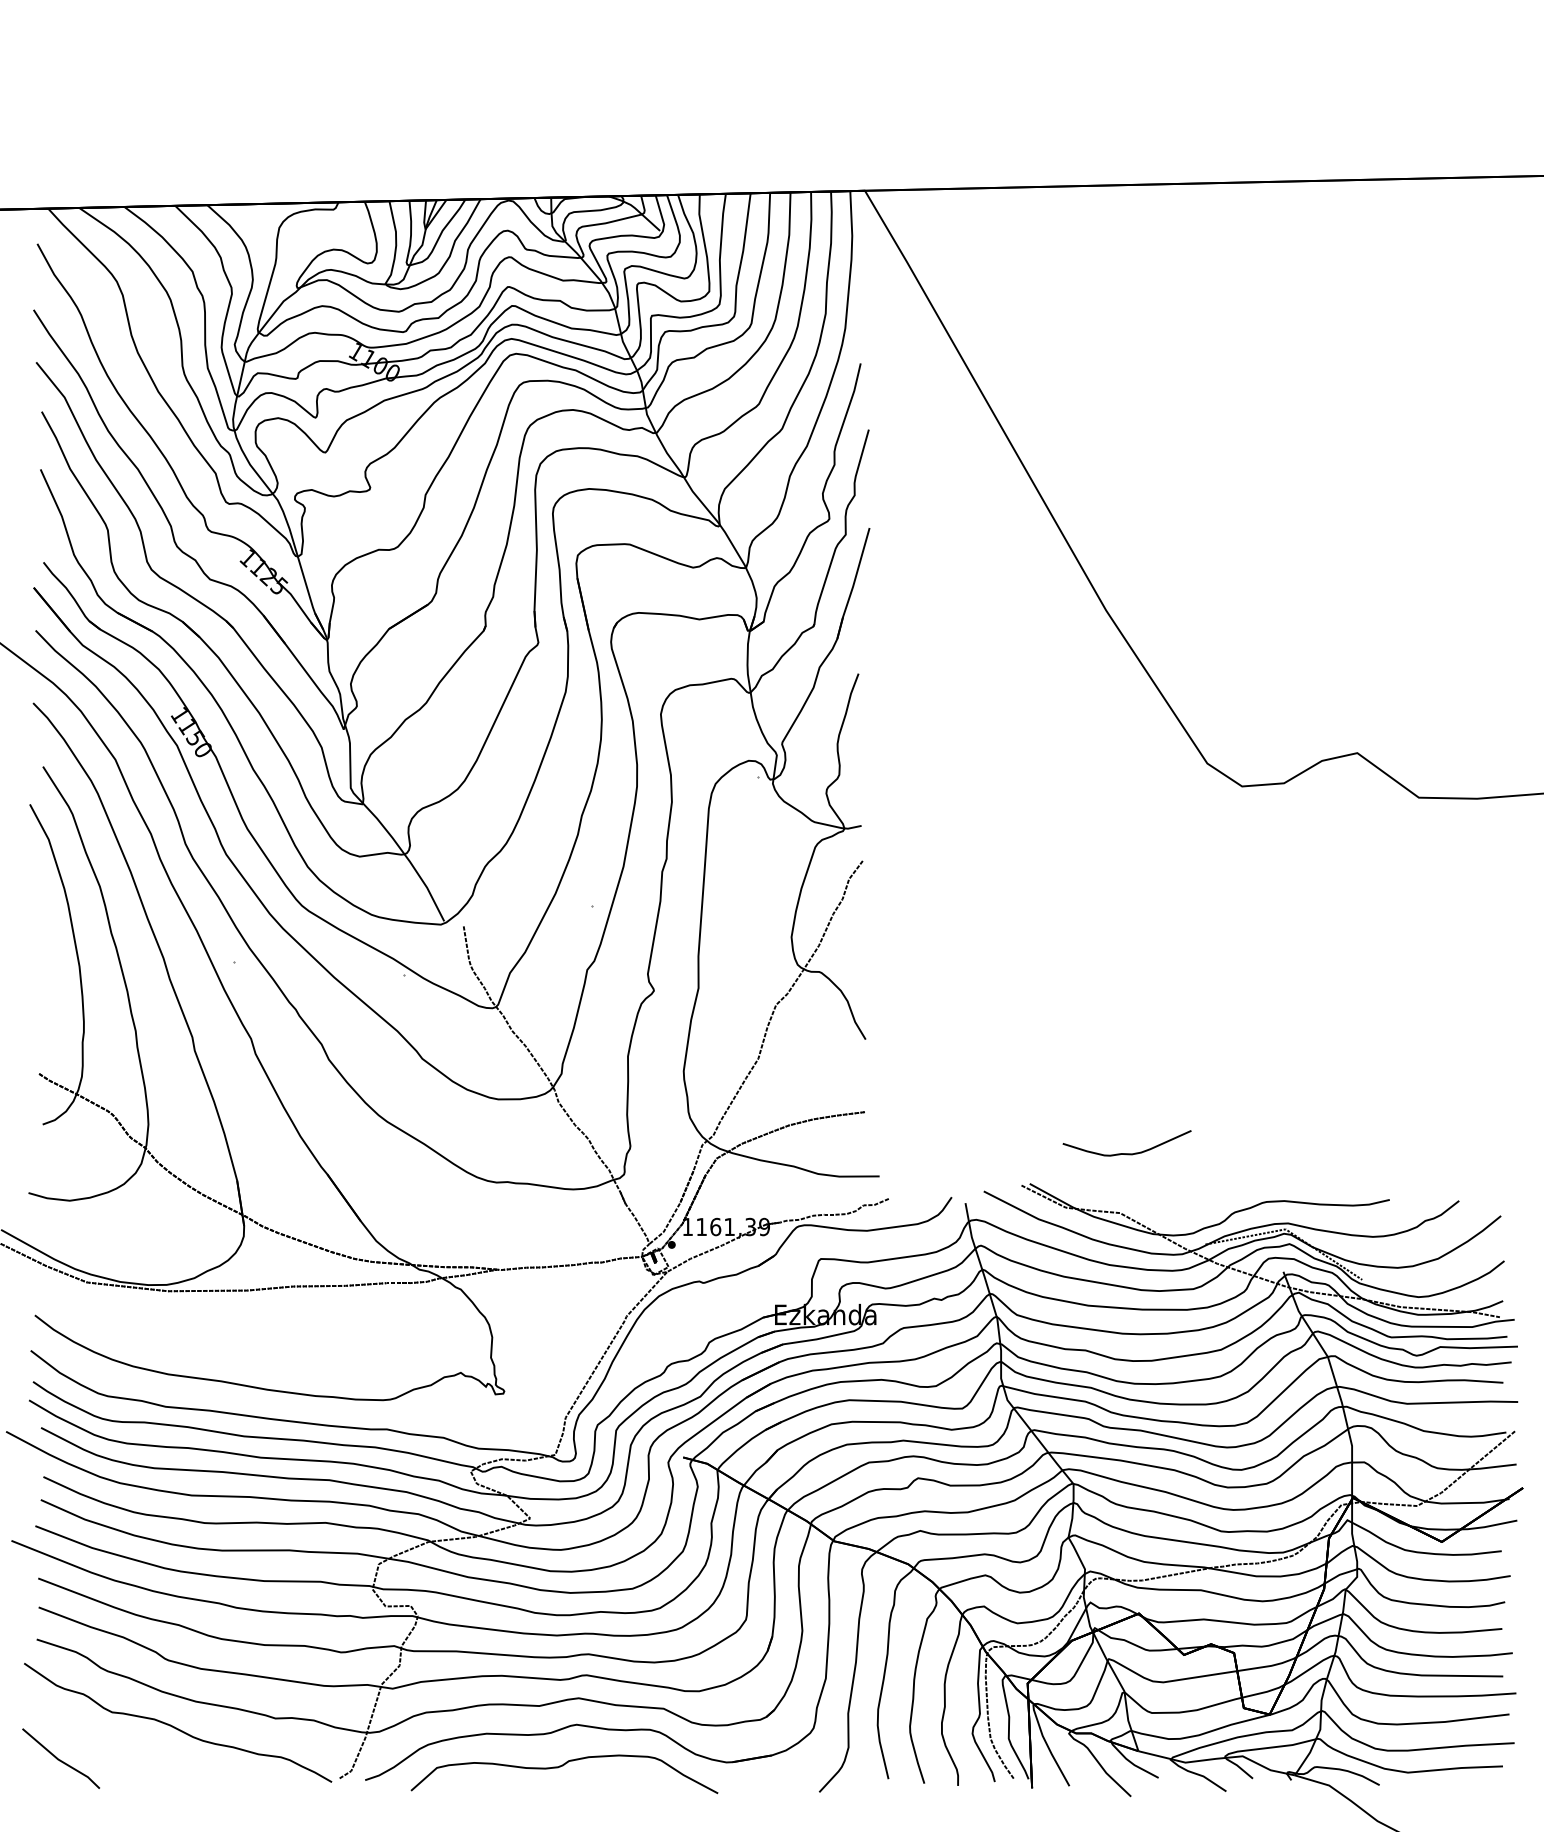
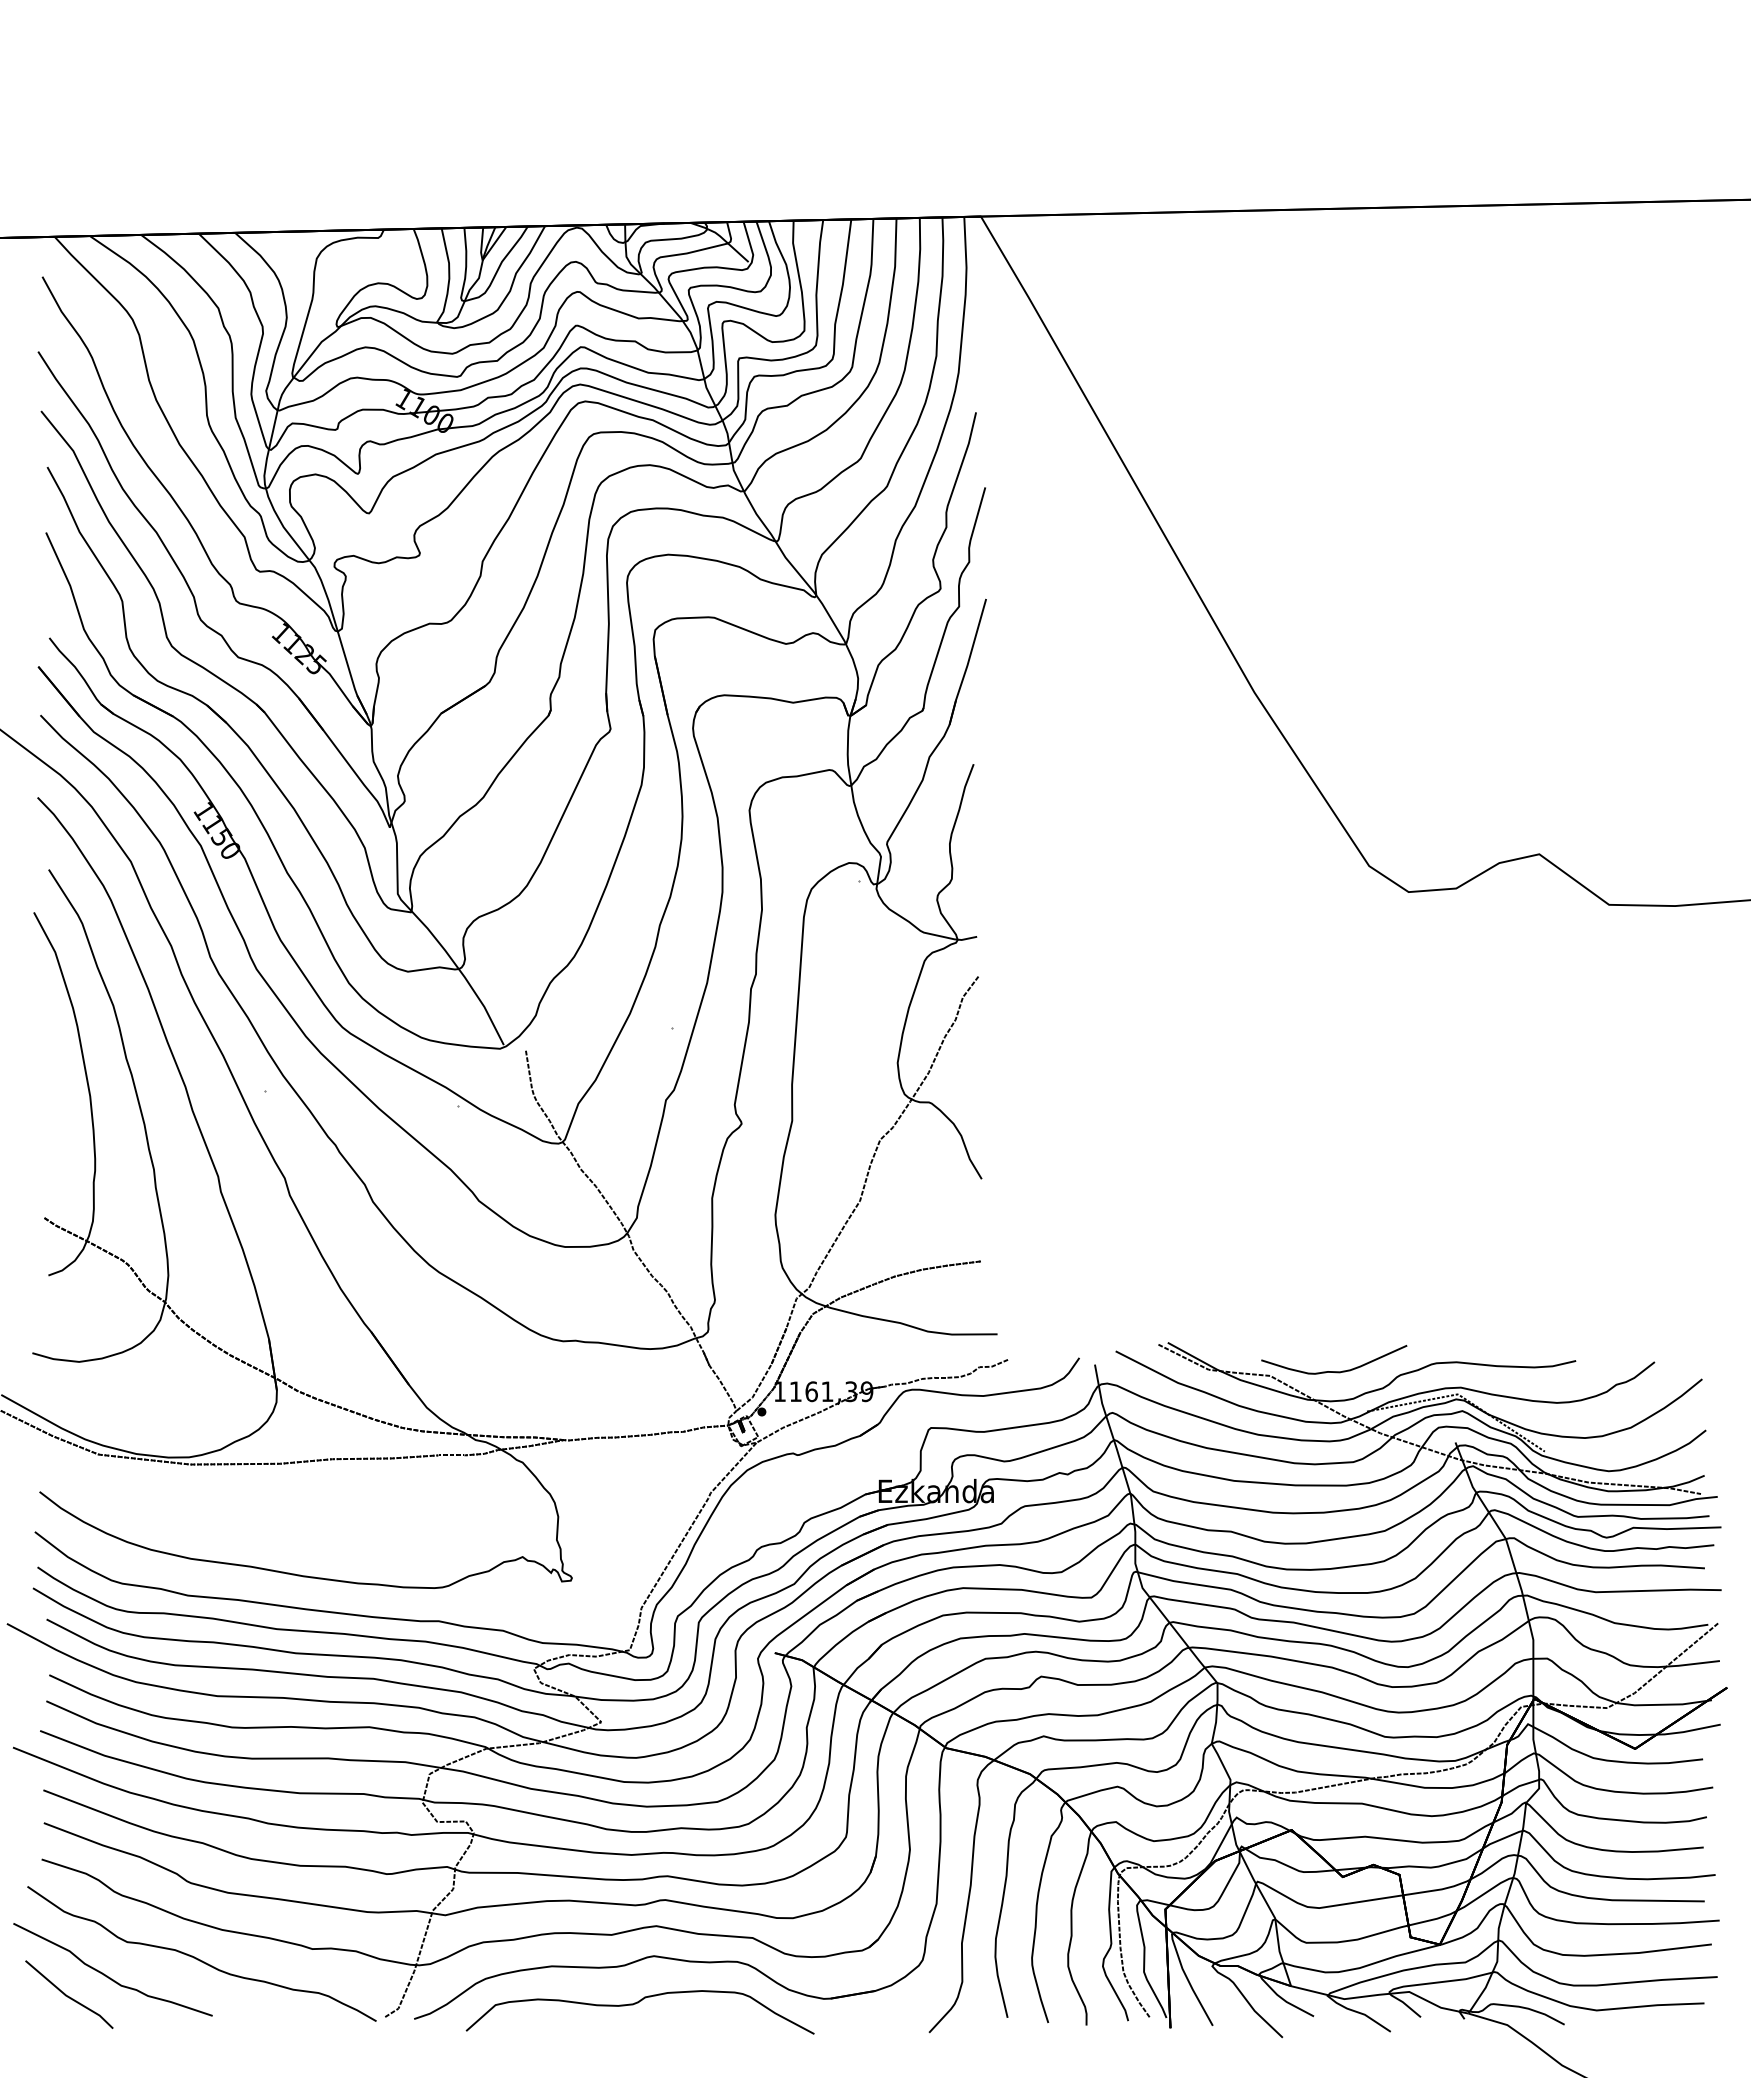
curve: (1127, 1153) -> (1334, 1371), moved
curve: (94, 1741) -> (107, 1975), added

